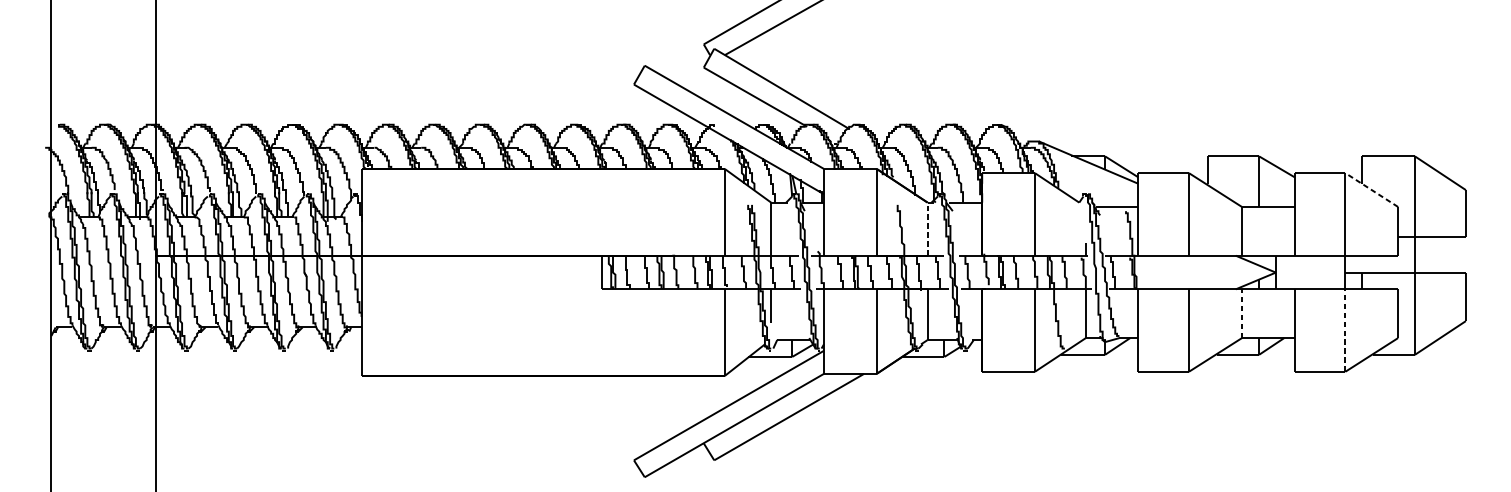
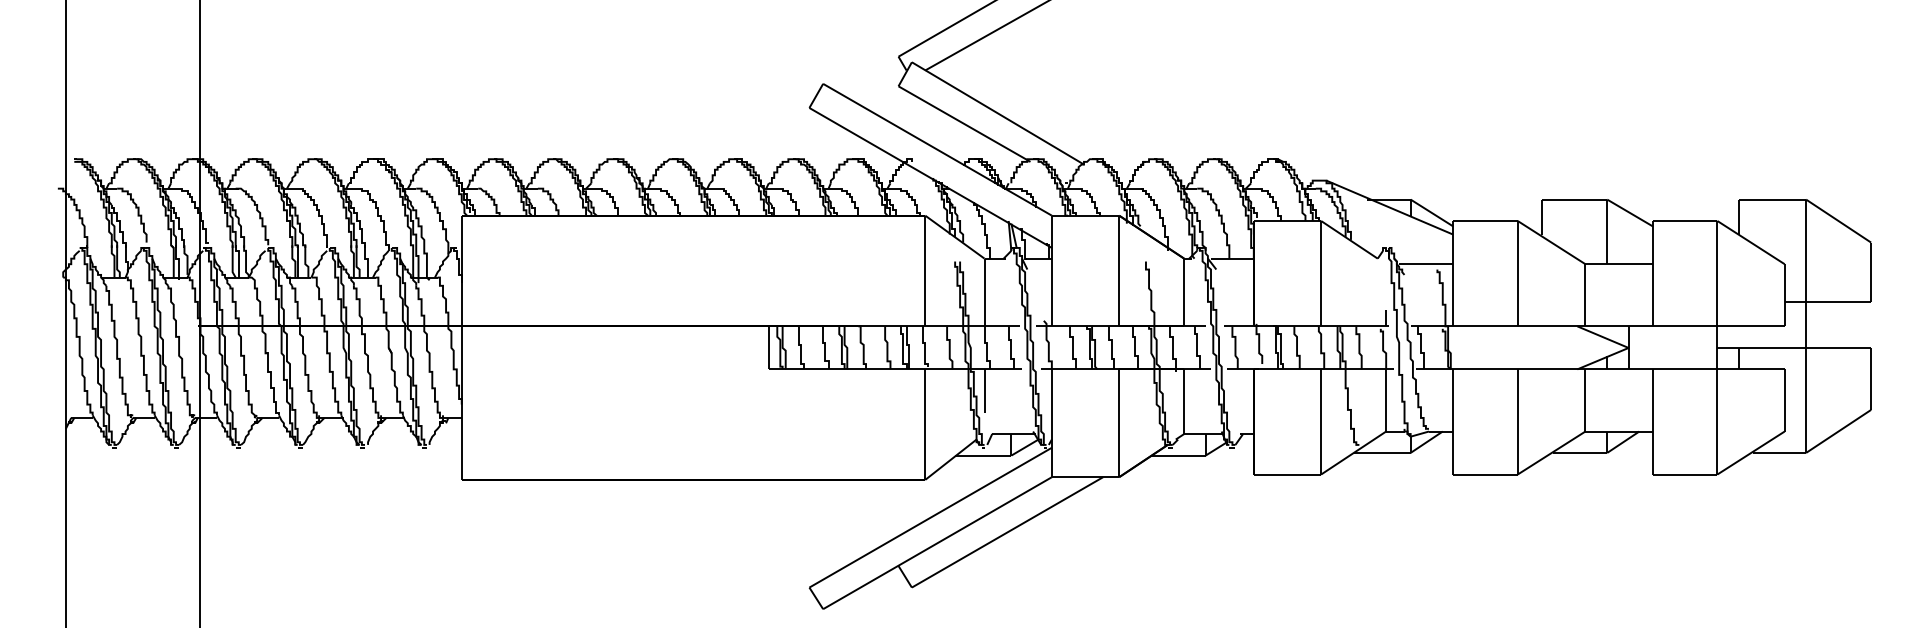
line: (1372, 189) -> (1751, 242), dashed -> solid
line: (927, 229) -> (1184, 292), dashed -> solid
line: (1242, 312) -> (1585, 399), dashed -> solid
line: (1345, 330) -> (1717, 421), dashed -> solid

